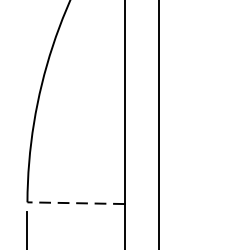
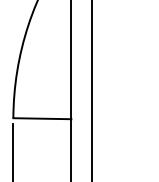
line: (74, 202) -> (41, 118), dashed -> solid

